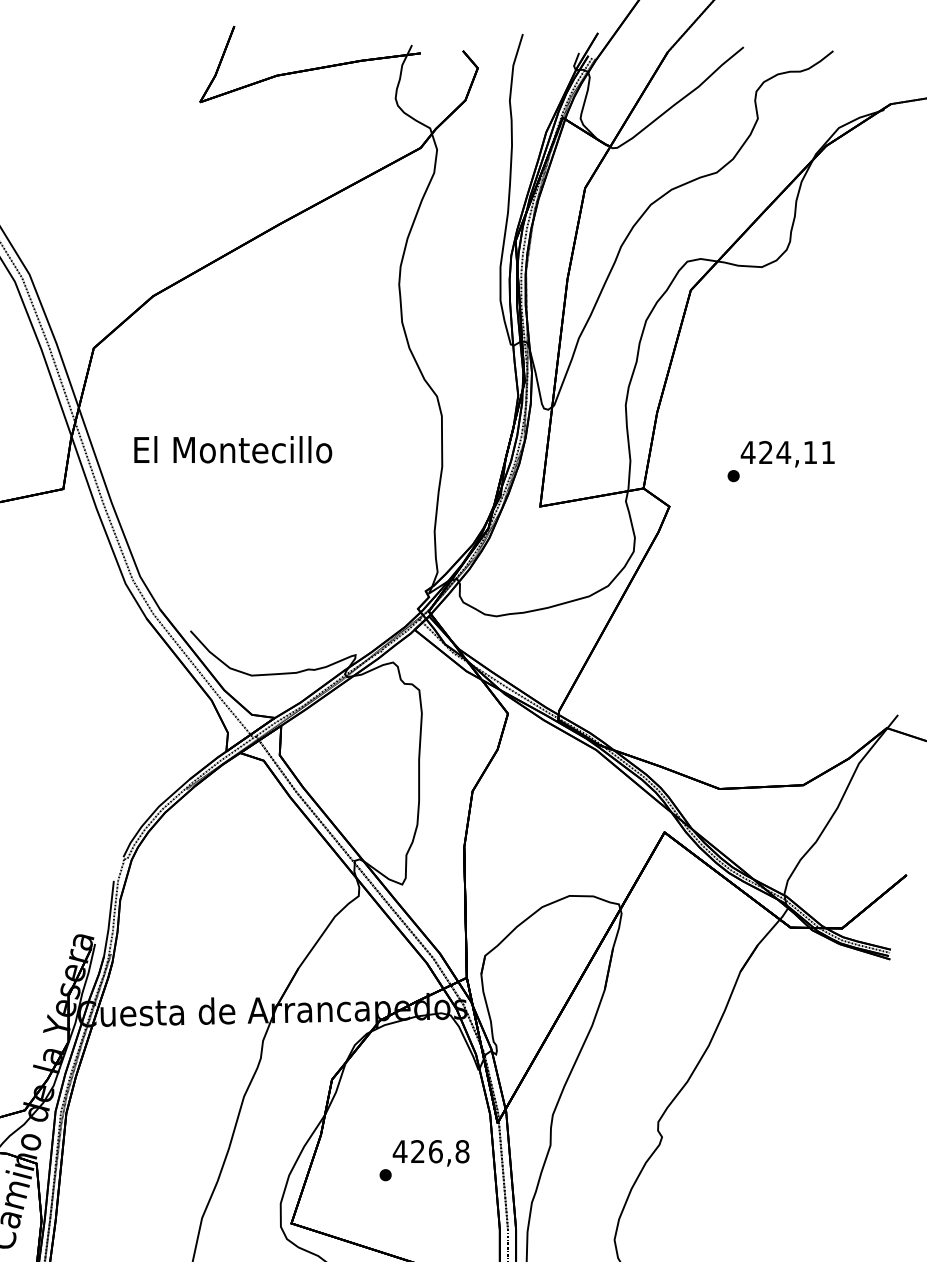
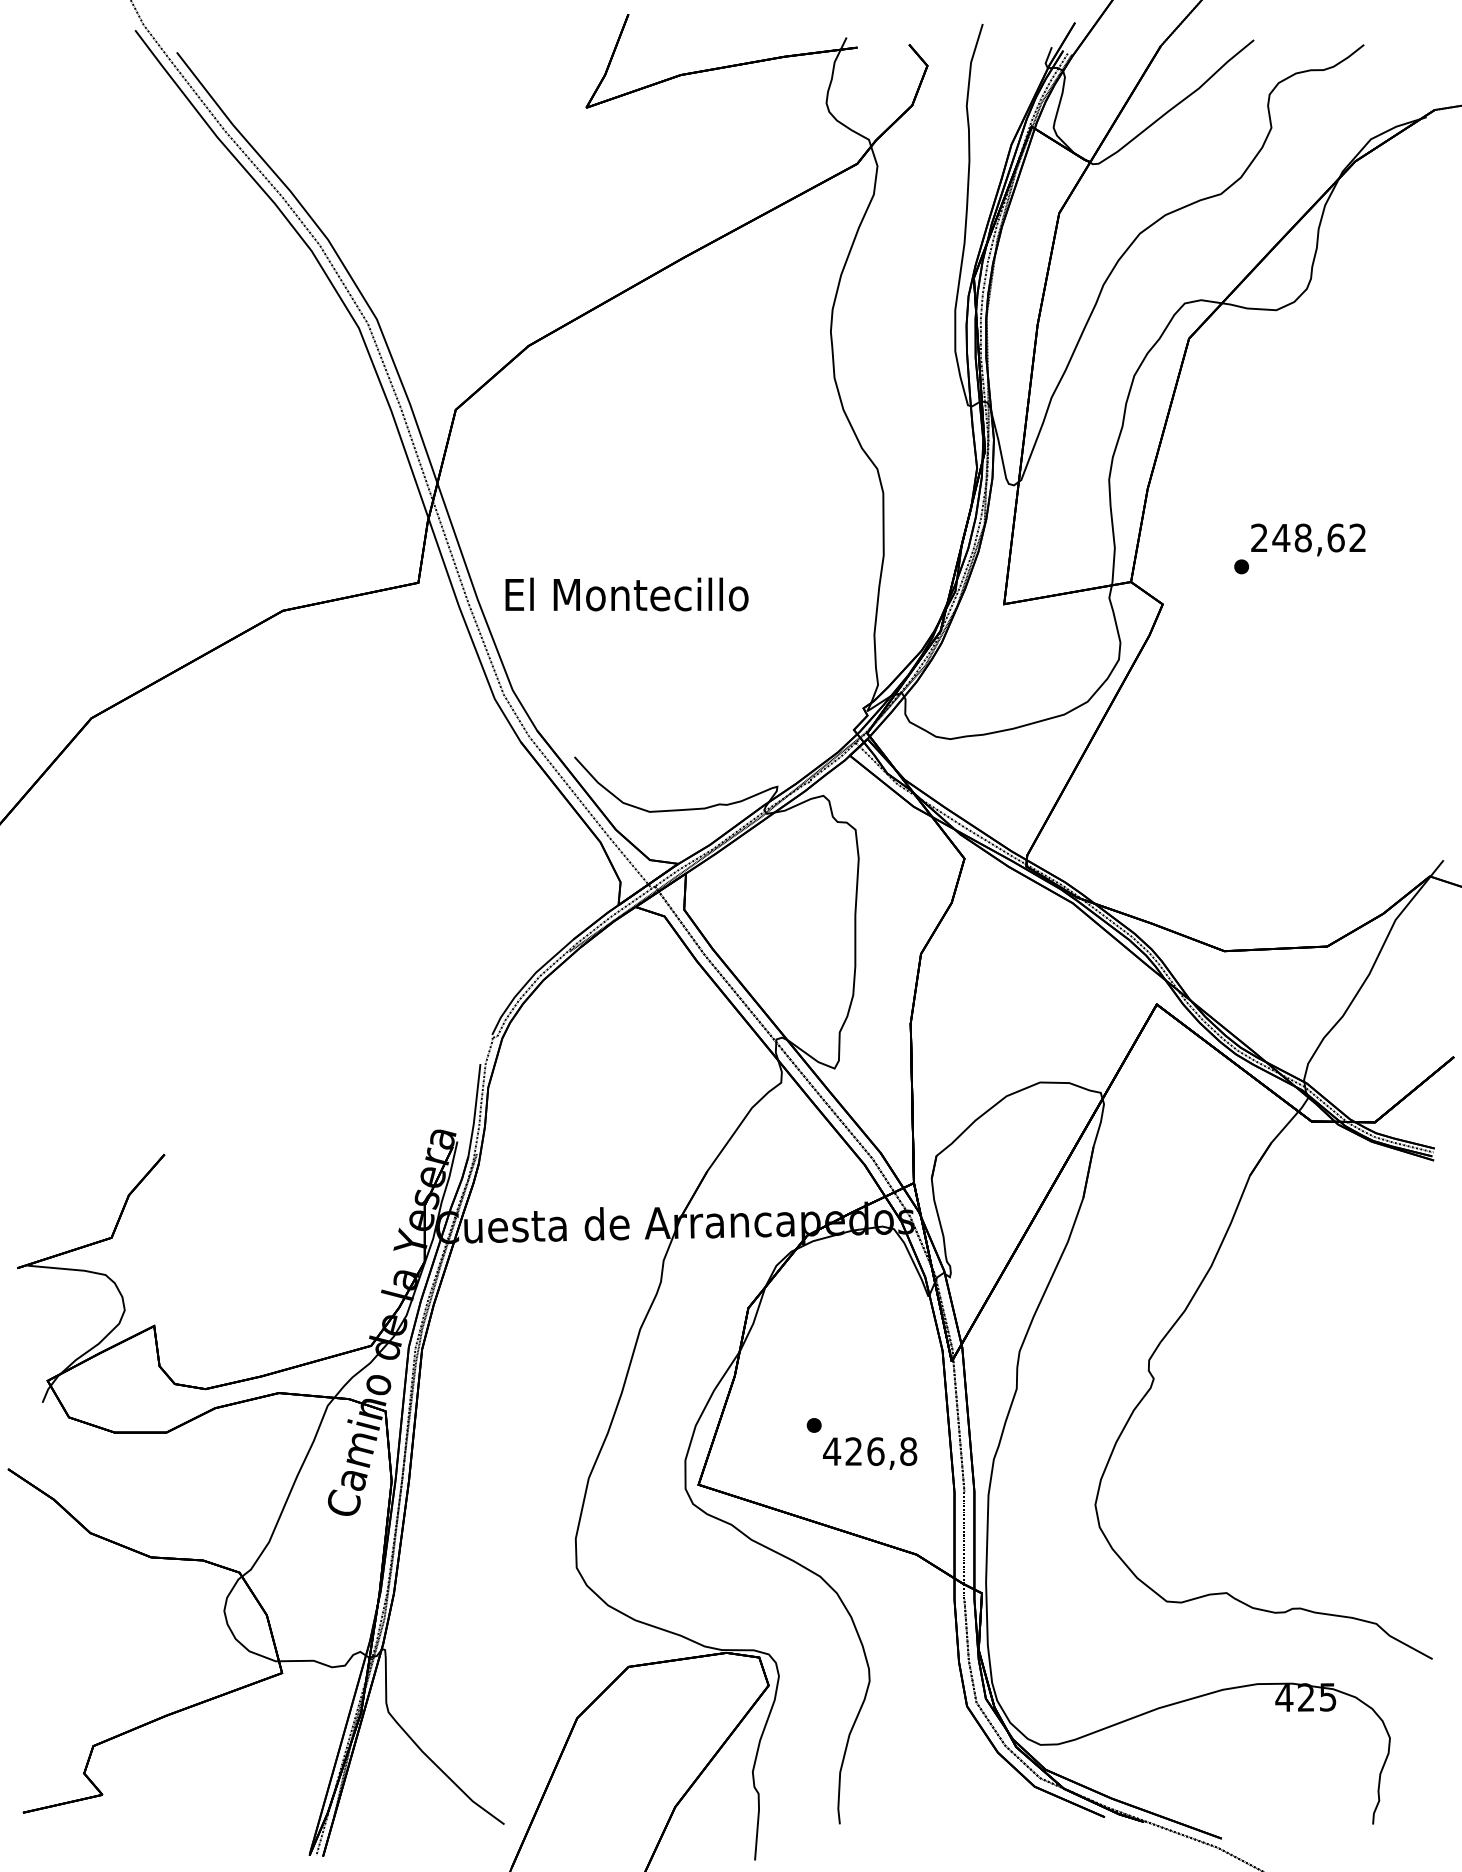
text: (232, 449) -> (626, 594), moved
text: (787, 452) -> (1307, 537), 424,11 -> 248,62
text: (431, 1153) -> (870, 1453), moved

